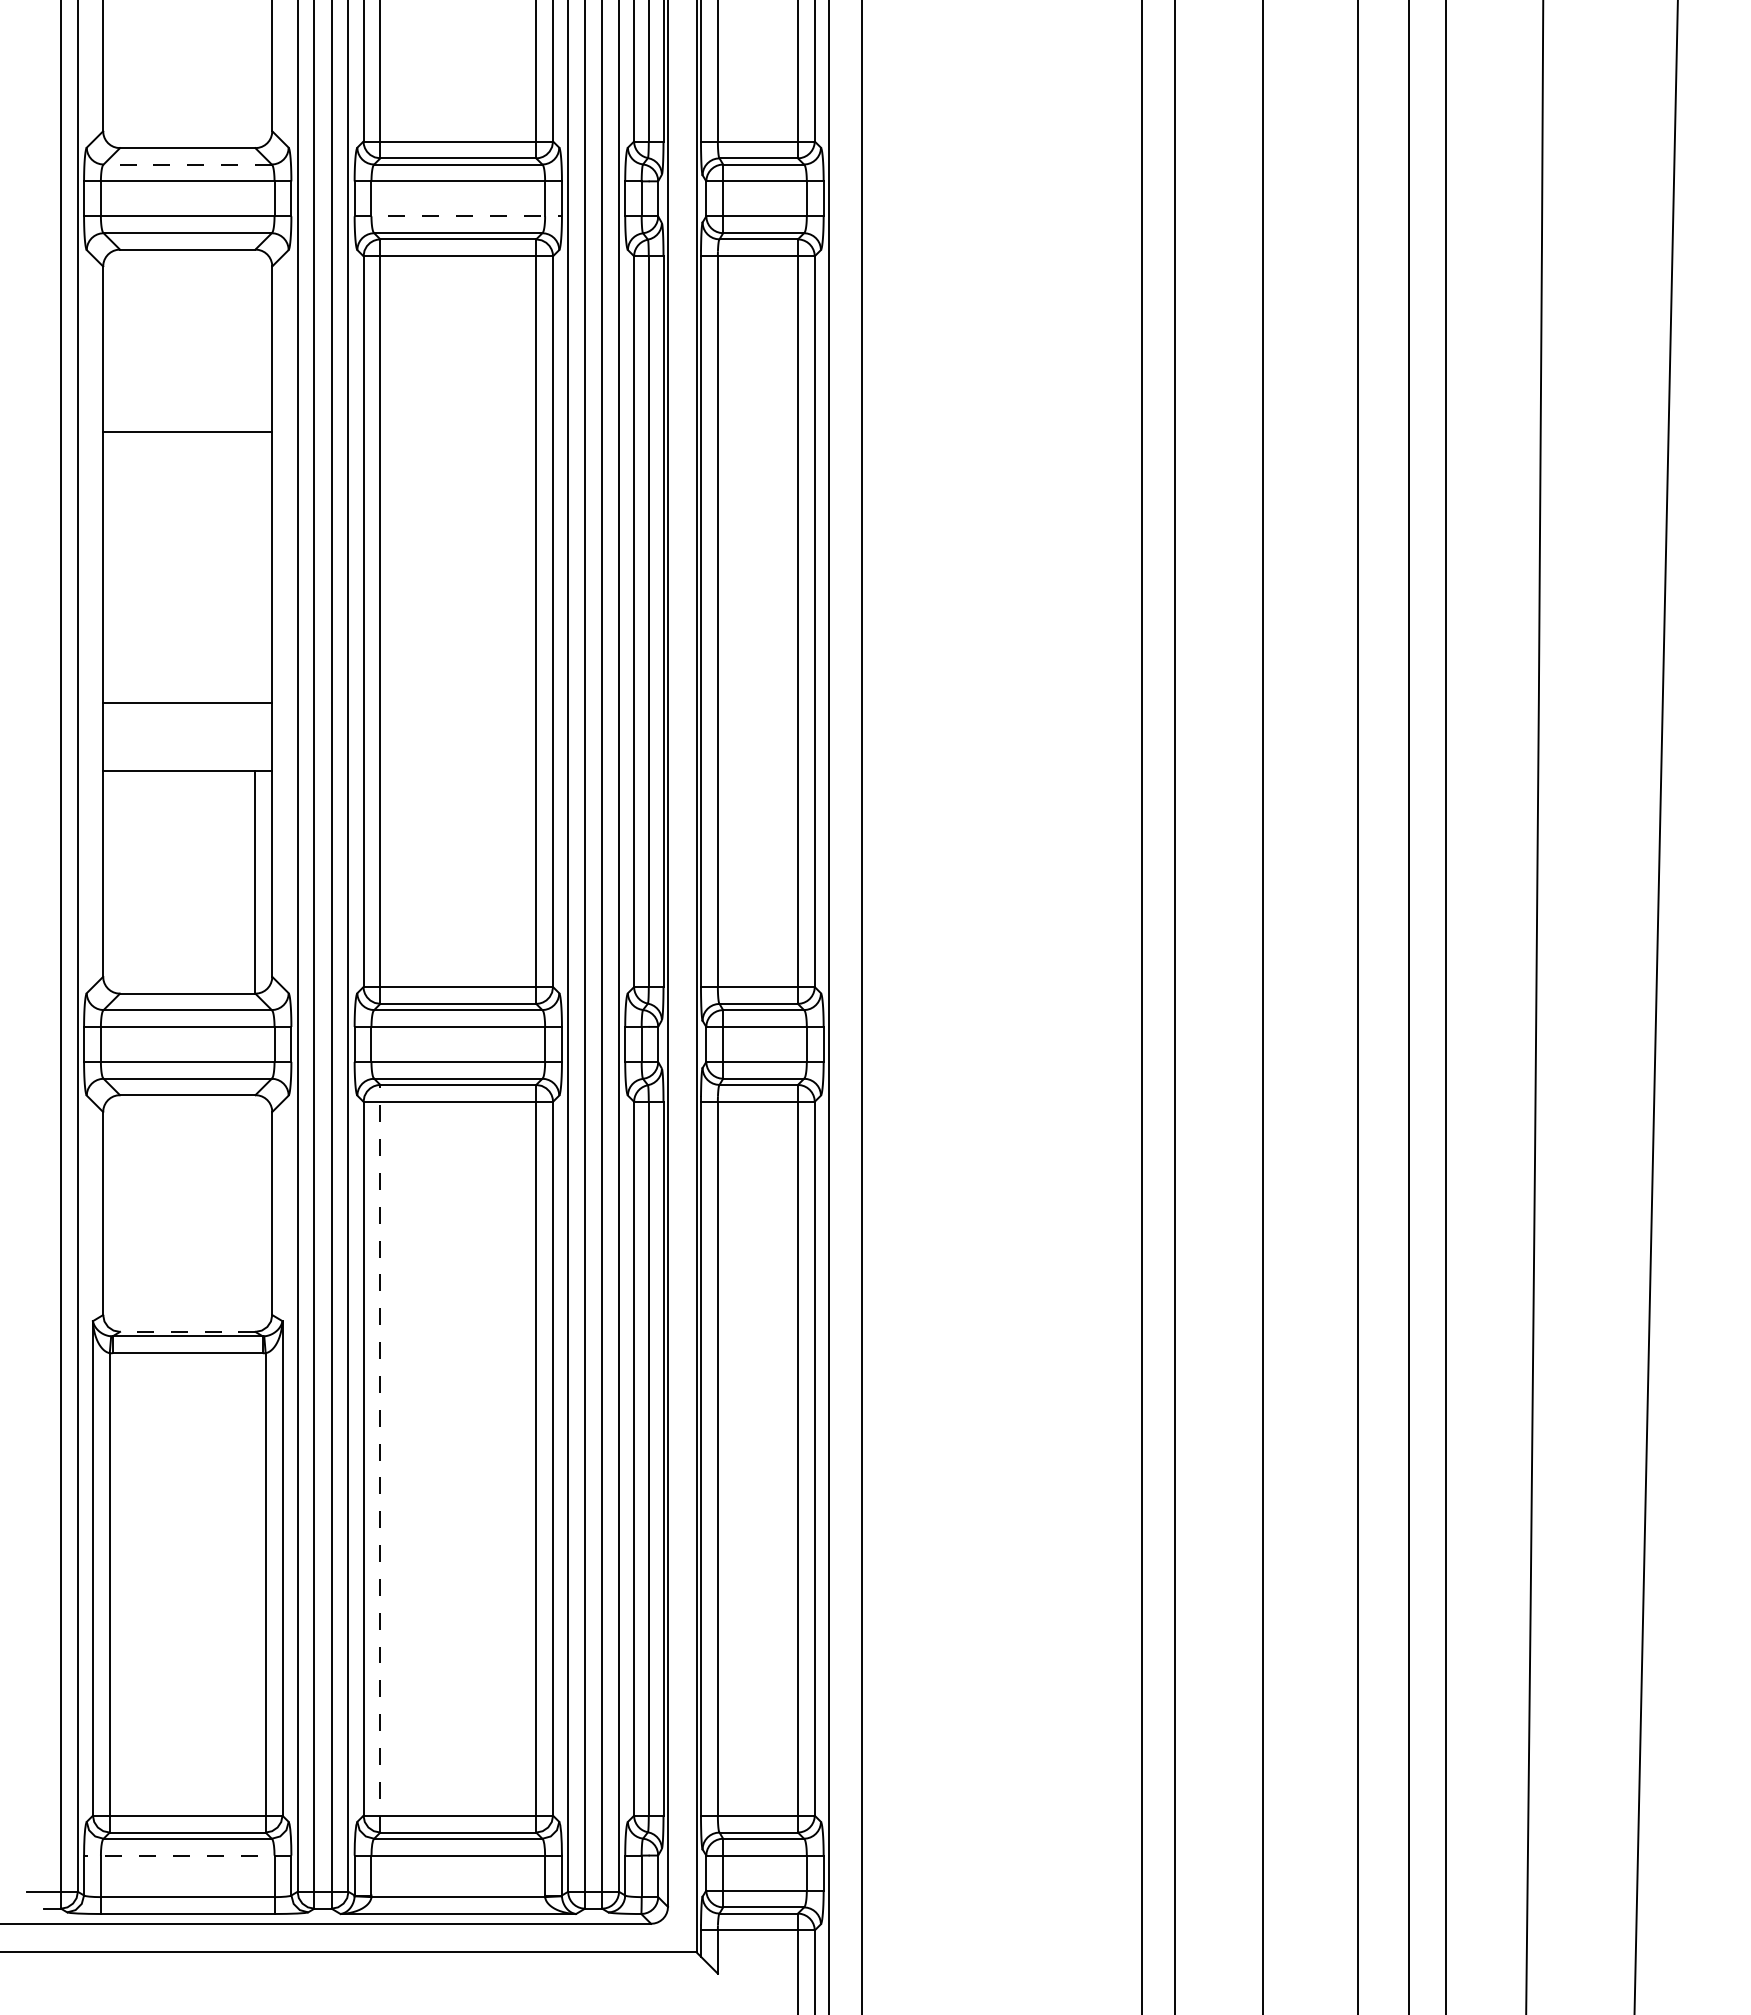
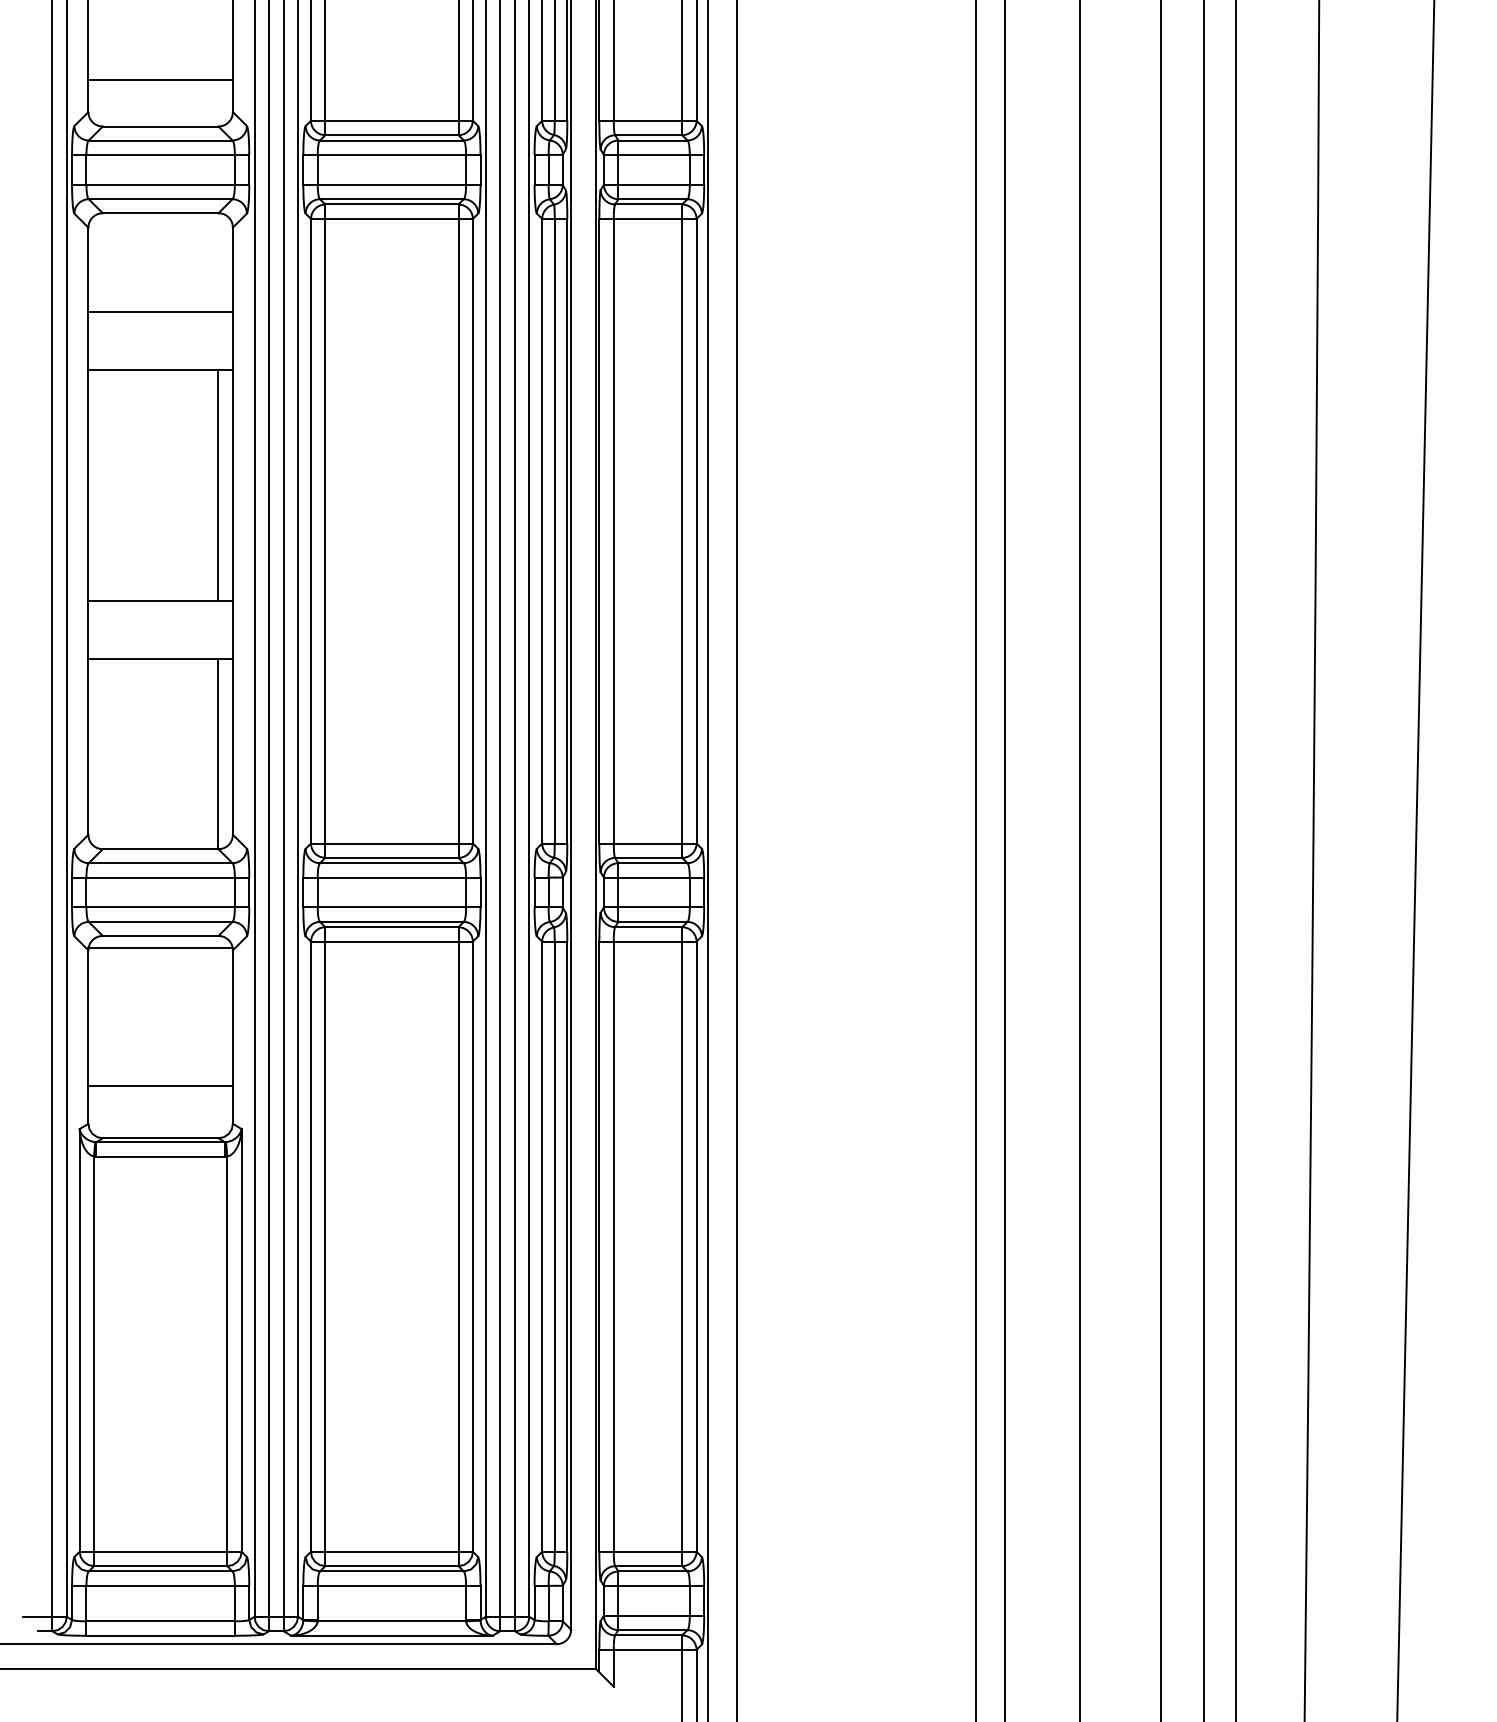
line: (187, 94) -> (160, 80), added
line: (187, 164) -> (160, 140), dashed -> solid
line: (458, 216) -> (392, 184), dashed -> solid
line: (187, 364) -> (160, 311), added
line: (255, 567) -> (218, 484), added
line: (187, 1108) -> (160, 947), added
line: (187, 1271) -> (160, 1086), added
line: (187, 1331) -> (160, 1137), dashed -> solid
line: (380, 1458) -> (325, 1246), dashed -> solid
line: (187, 1855) -> (160, 1585), dashed -> solid

